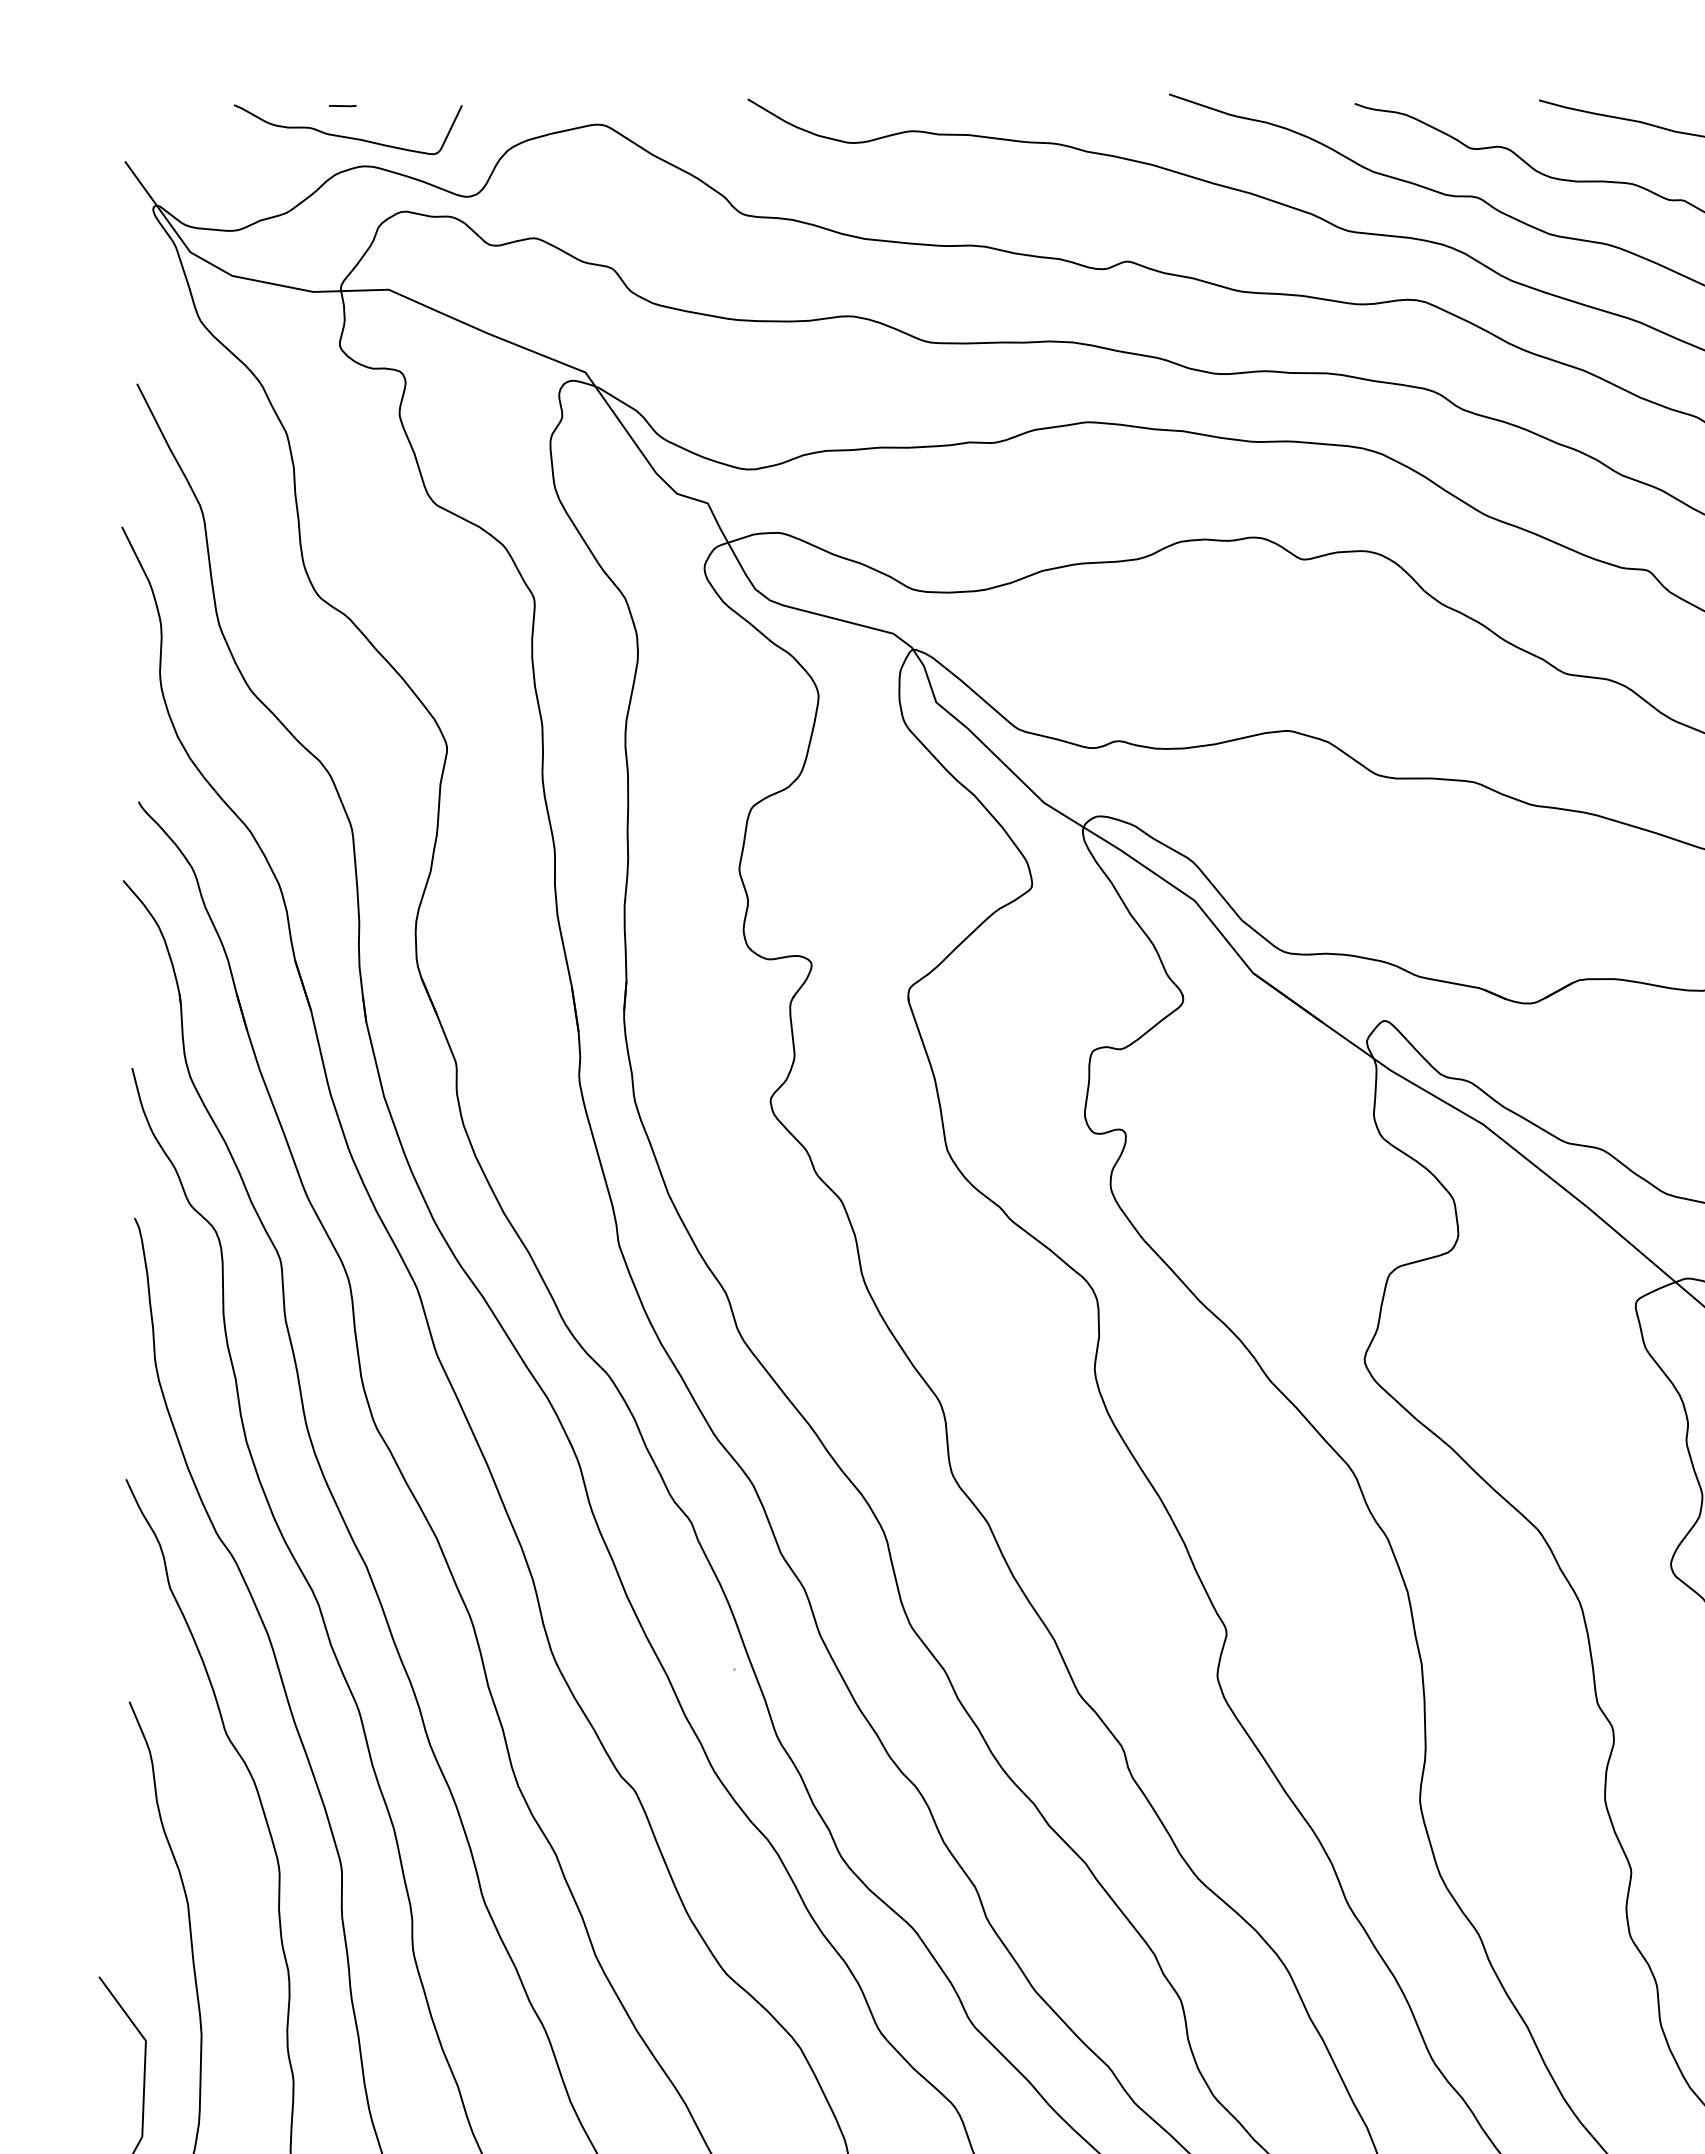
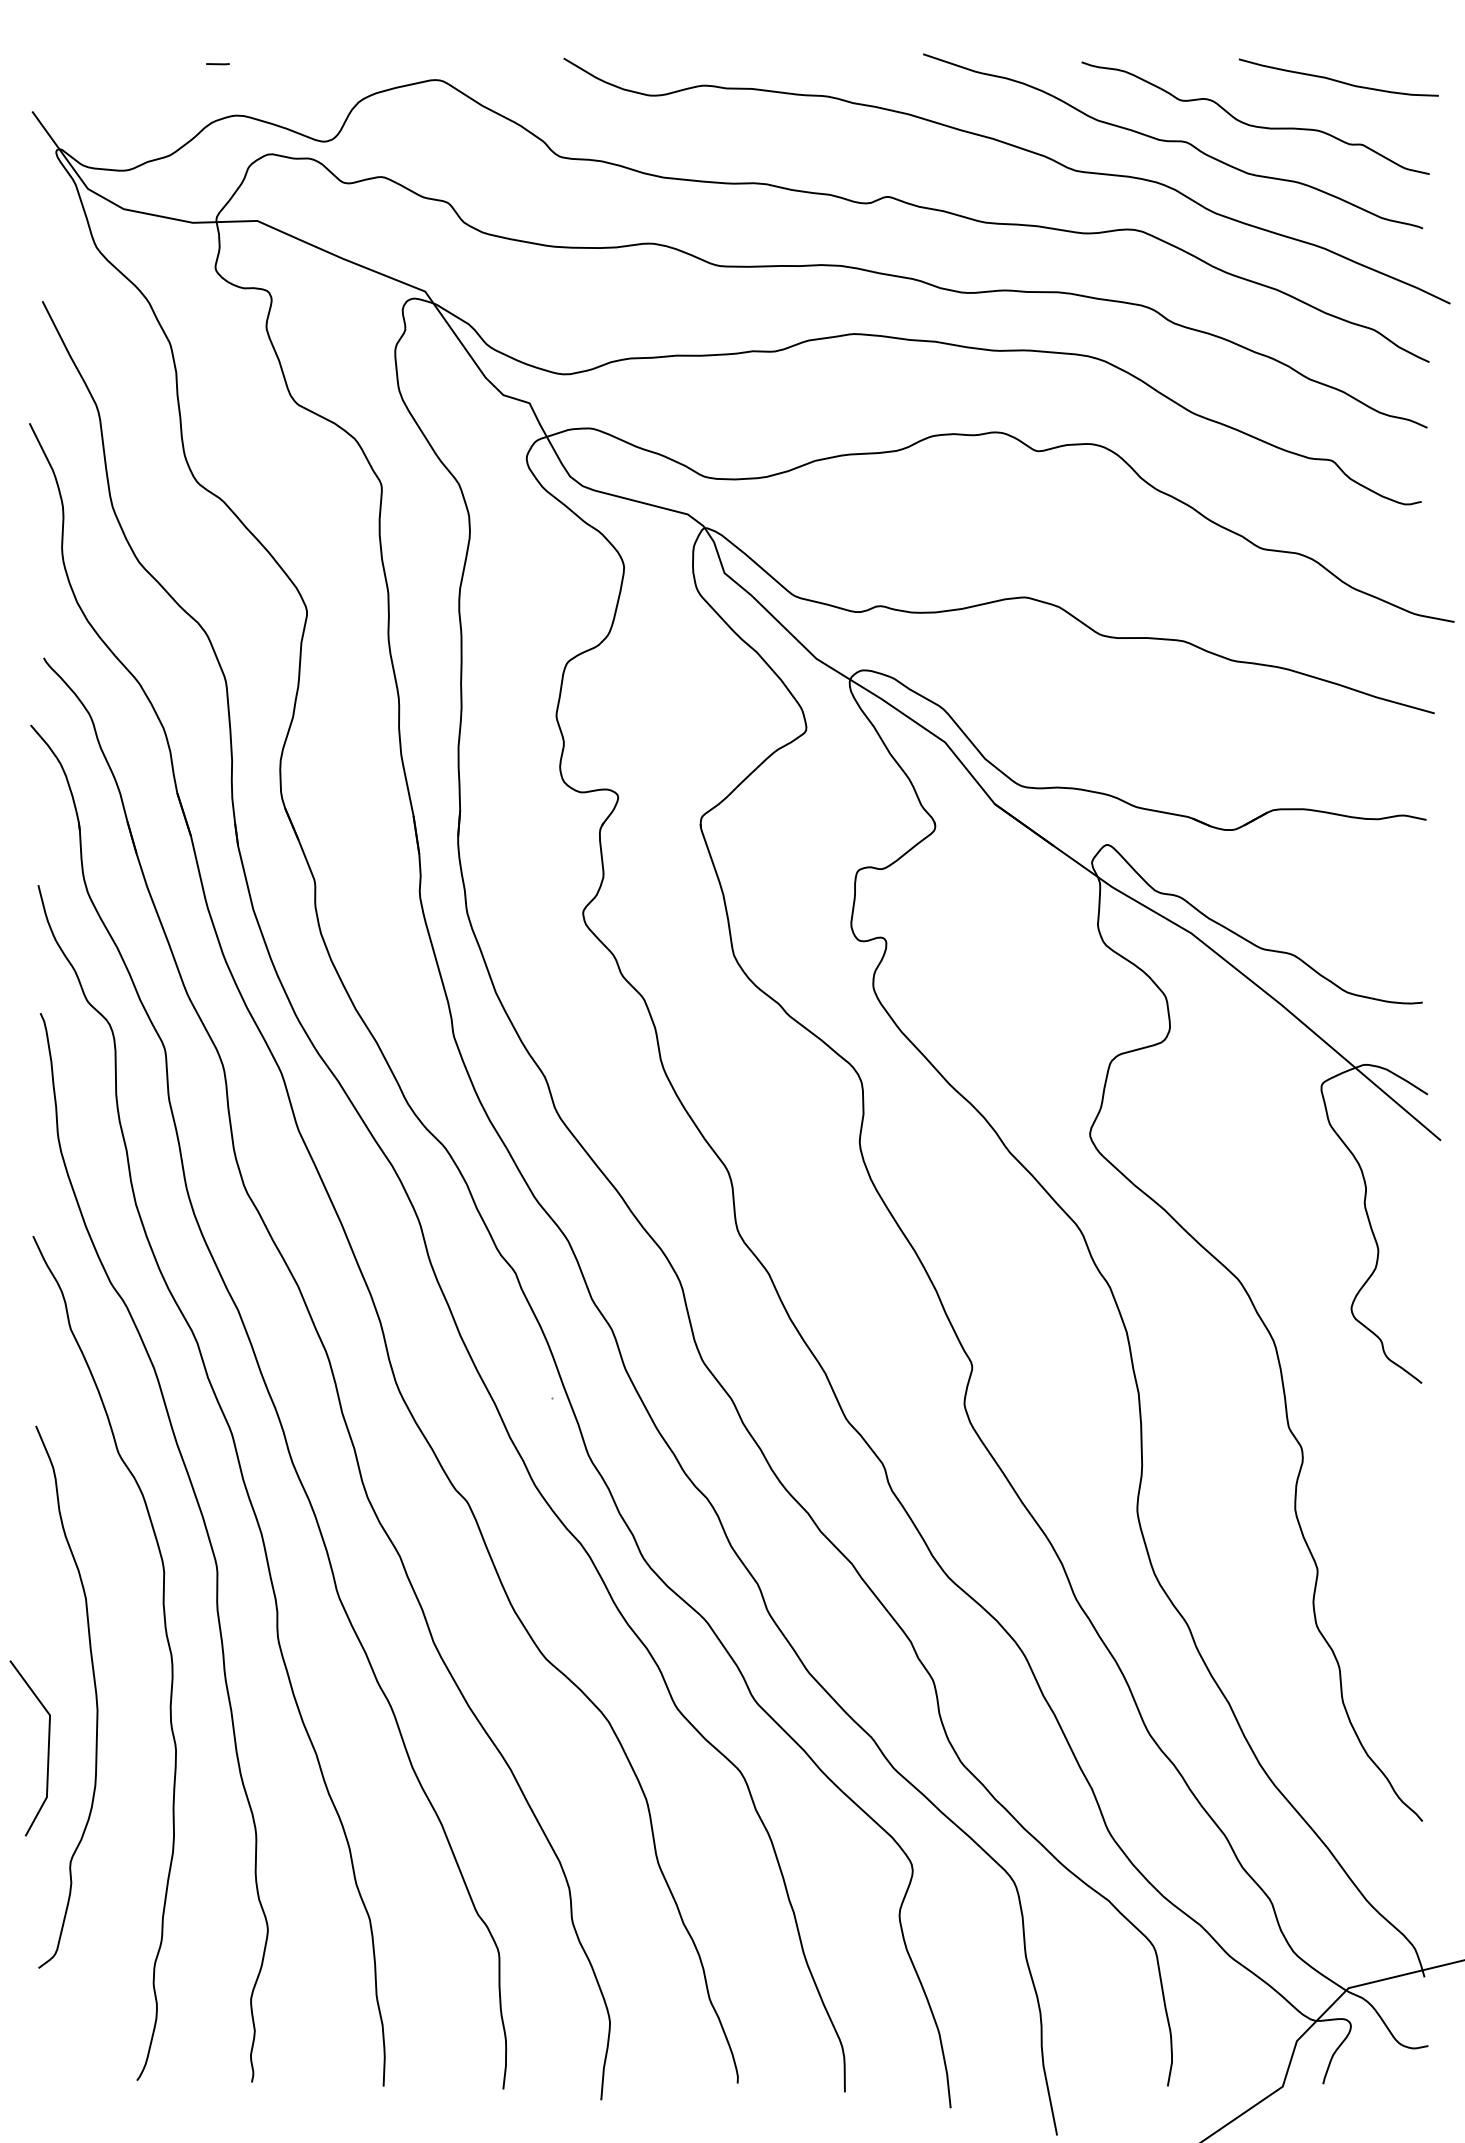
curve: (345, 135) -> (220, 89), removed

